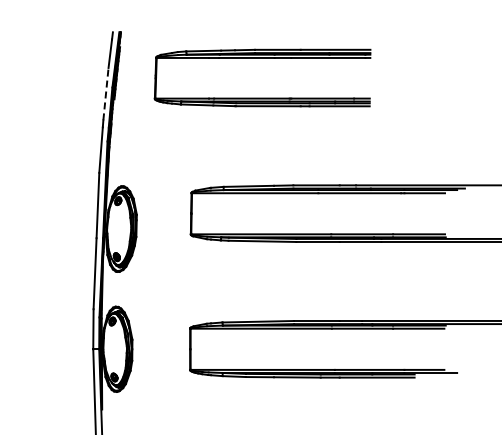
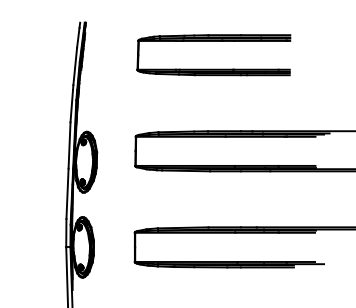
part: (262, 58) -> (213, 41), moved
line: (106, 93) -> (75, 66), dashed -> solid

